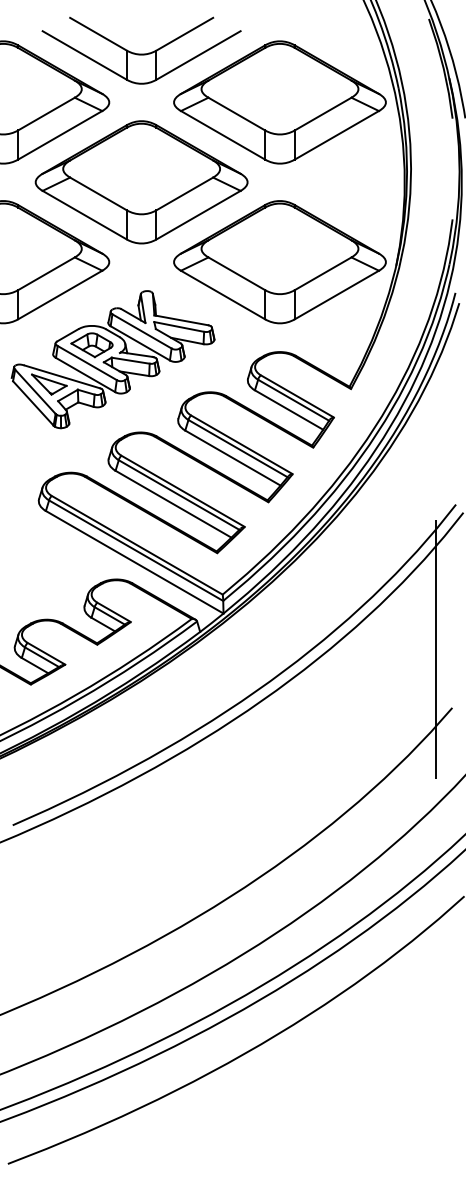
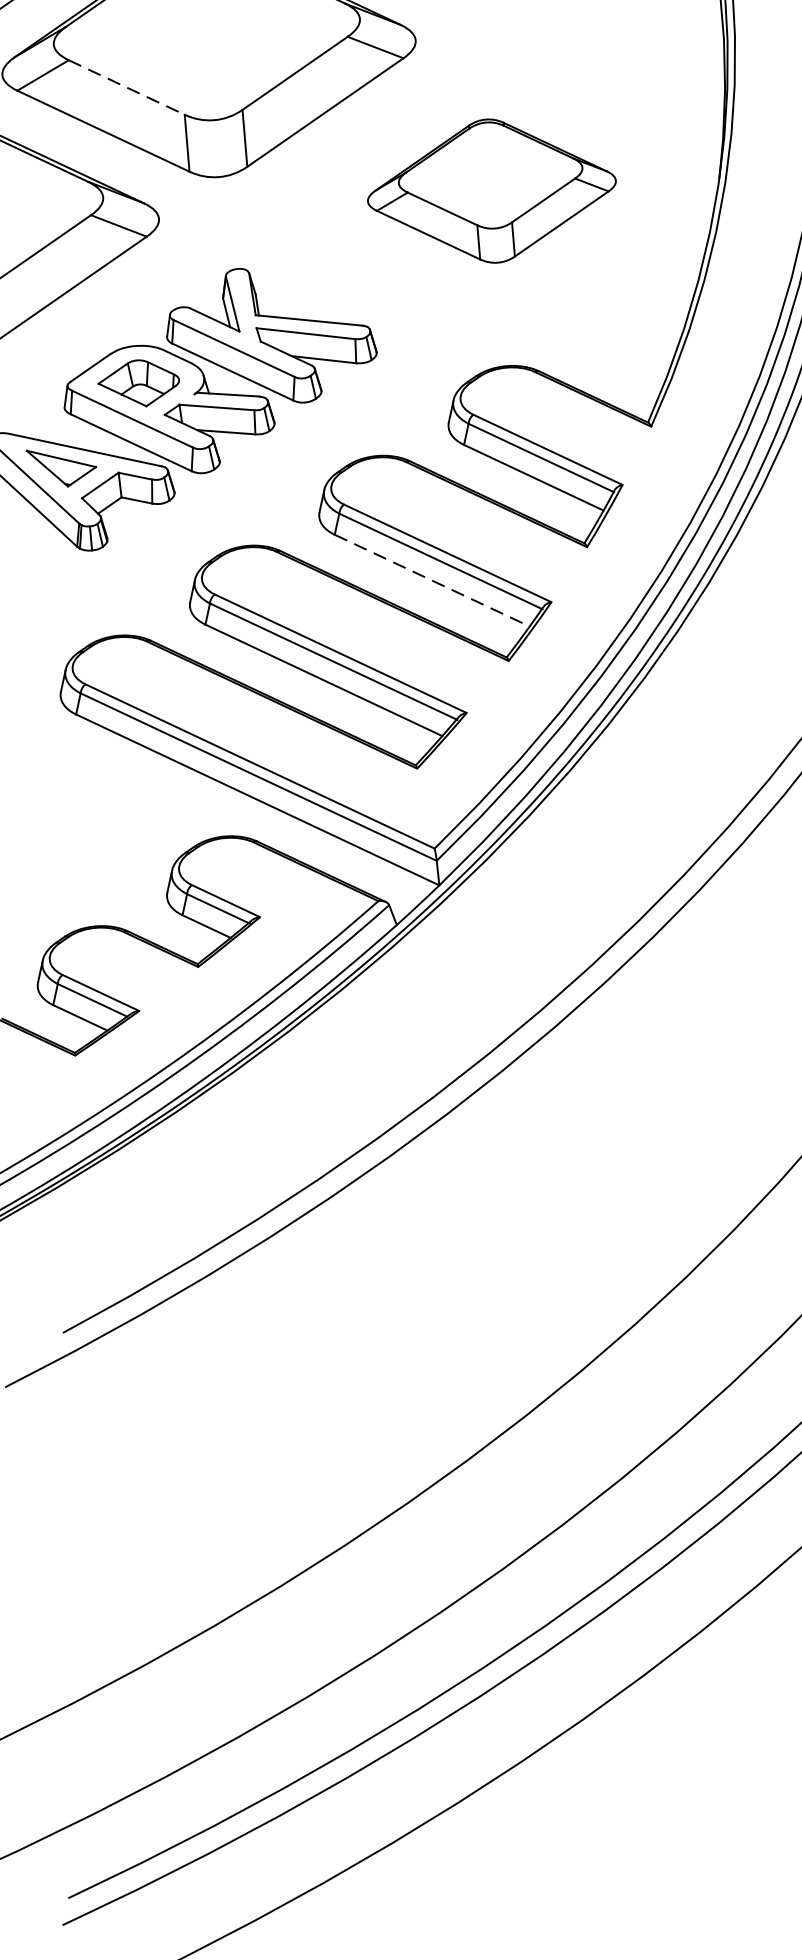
line: (98, 193) -> (126, 86), solid -> dashed
part: (279, 262) -> (491, 191), size x0.6
line: (233, 458) -> (433, 581), solid -> dashed

